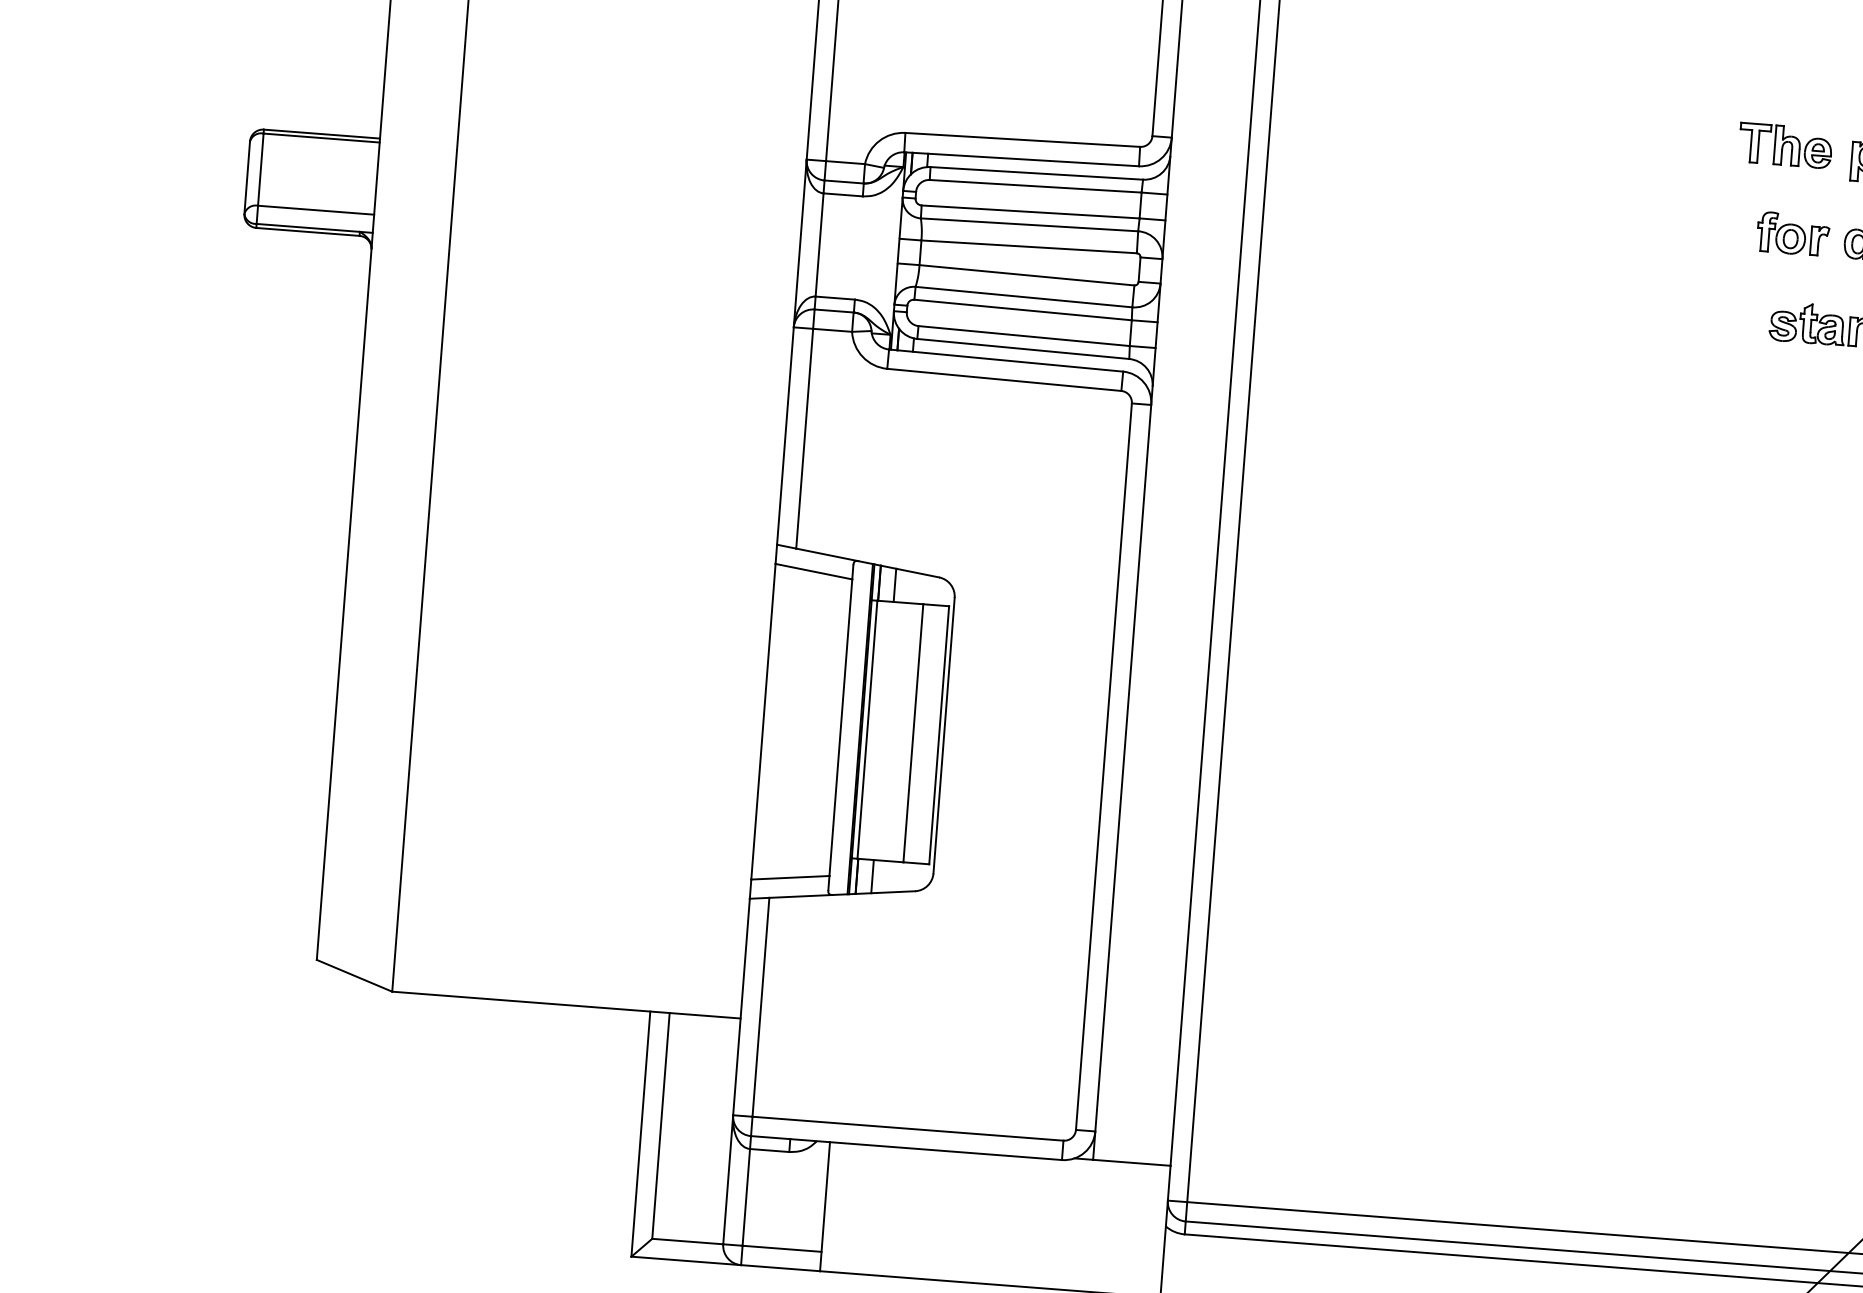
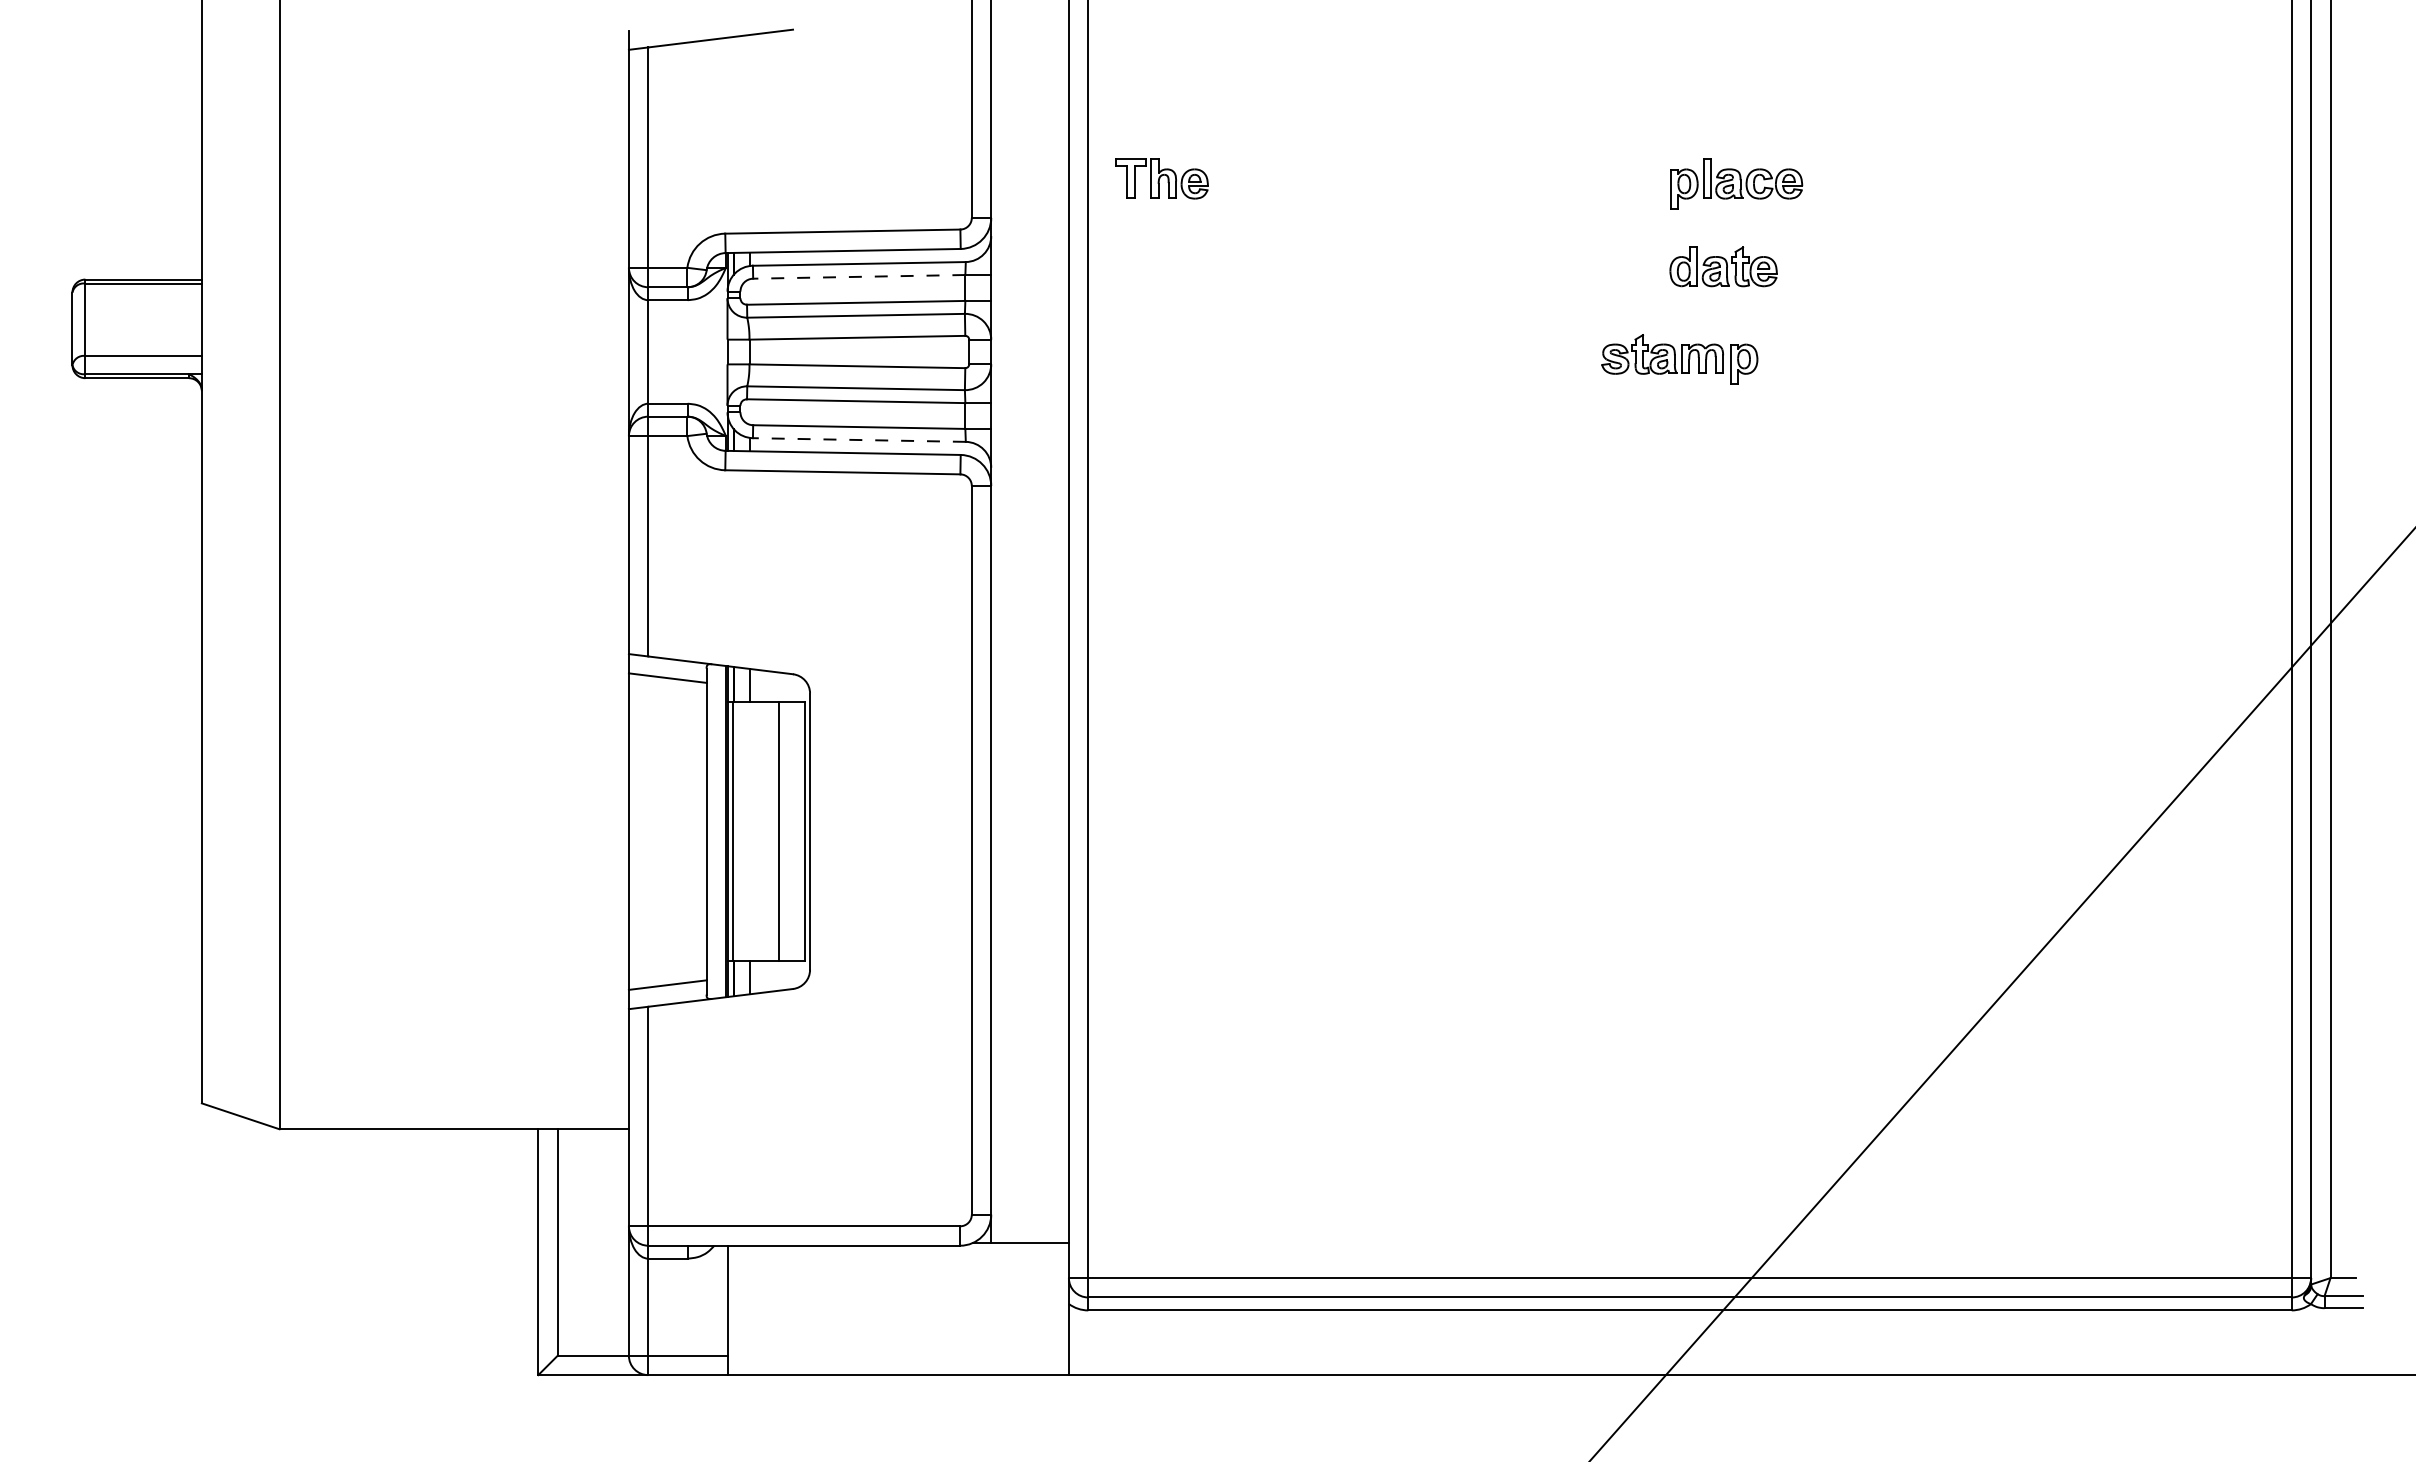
part: (1785, 145) -> (1161, 178), moved
line: (1034, 185) -> (858, 276), solid -> dashed
part: (1793, 234) -> (1618, 266), removed
line: (1022, 349) -> (858, 440), solid -> dashed

